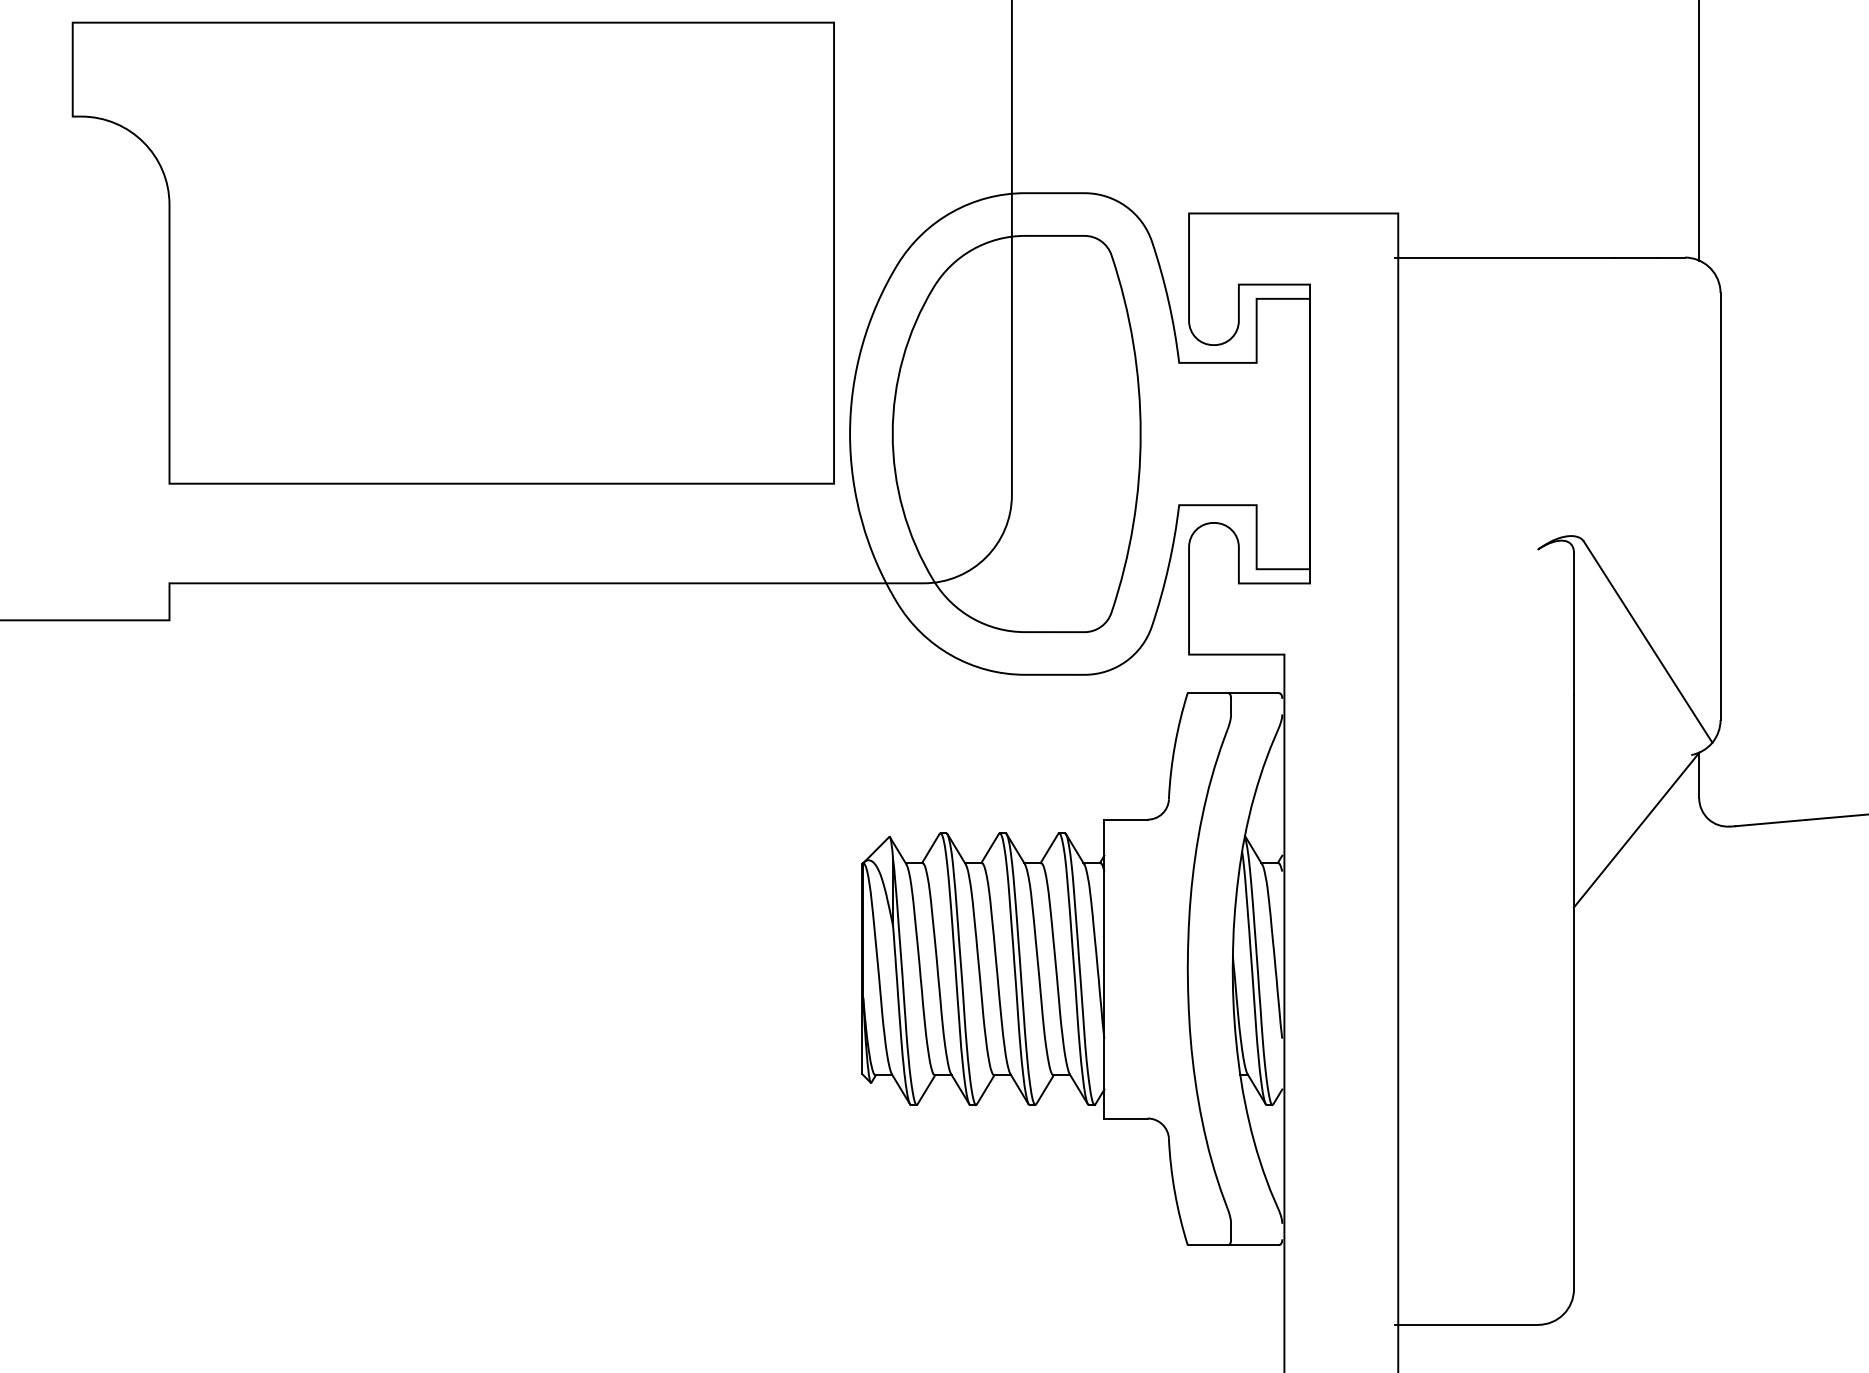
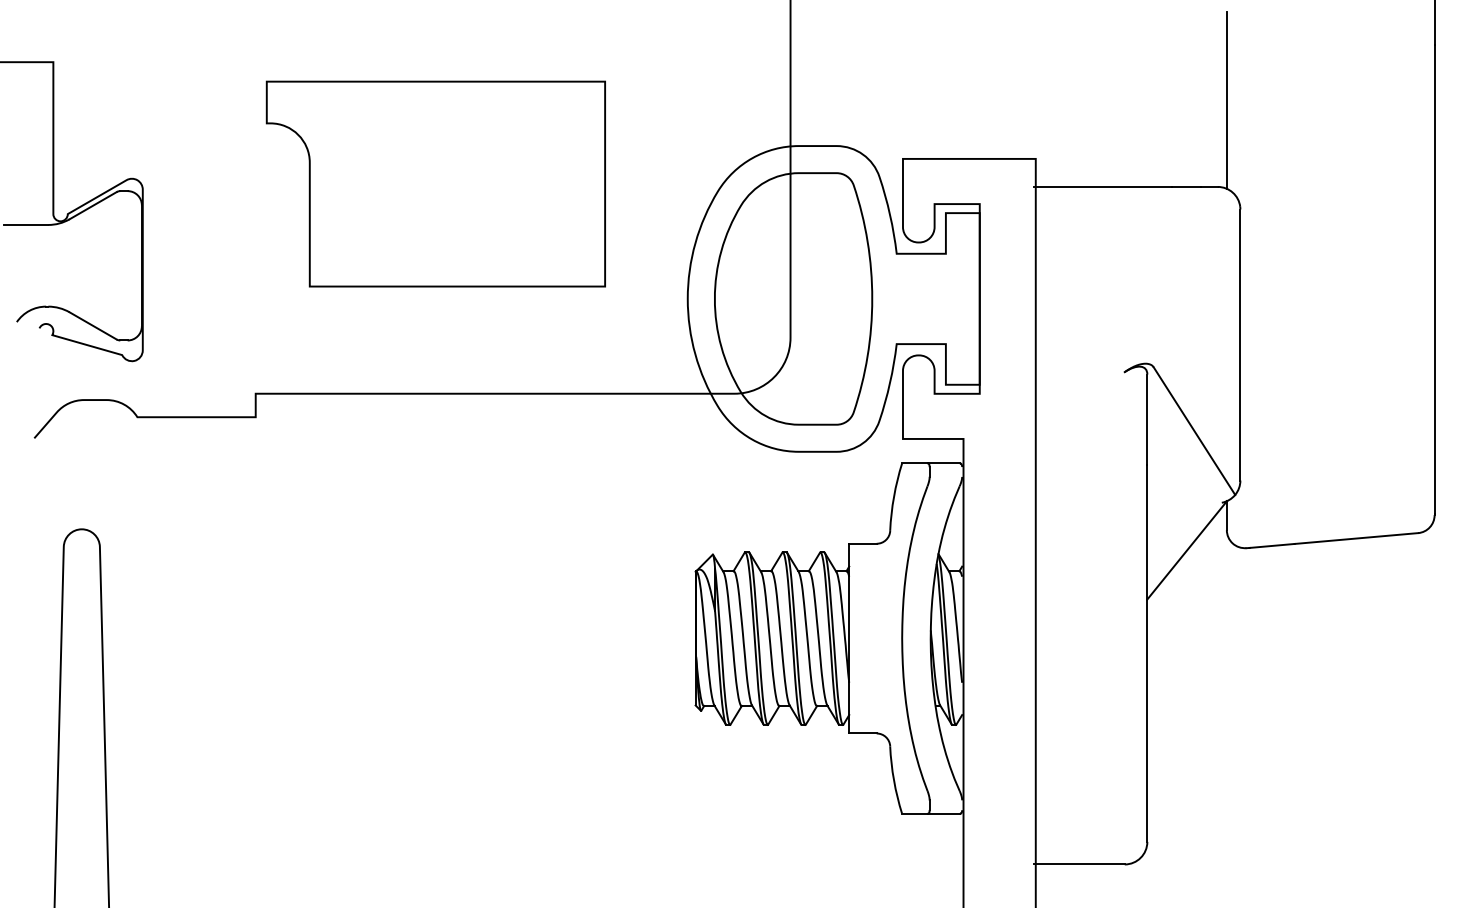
part: (452, 252) -> (435, 183), size x0.7

